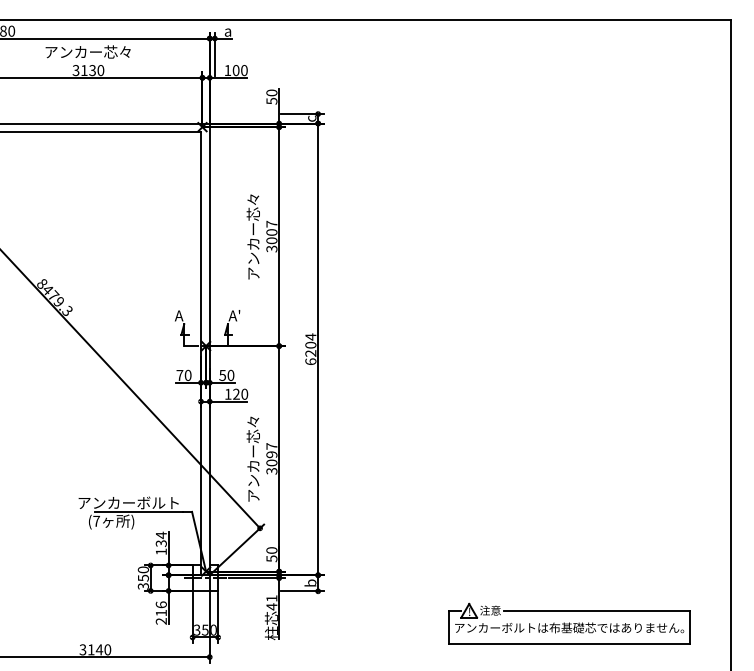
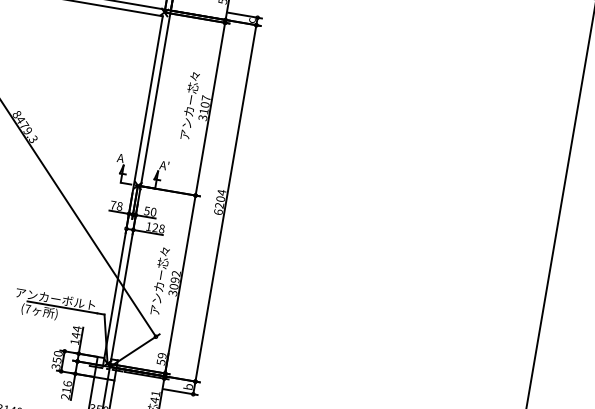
text: (271, 240) -> (203, 111), 3007 -> 3107
text: (187, 375) -> (119, 206), 70 -> 78
text: (244, 394) -> (161, 229), 120 -> 128
text: (271, 446) -> (176, 273), 3097 -> 3092
text: (160, 543) -> (75, 335), 134 -> 144
text: (271, 550) -> (161, 355), 50 -> 59

